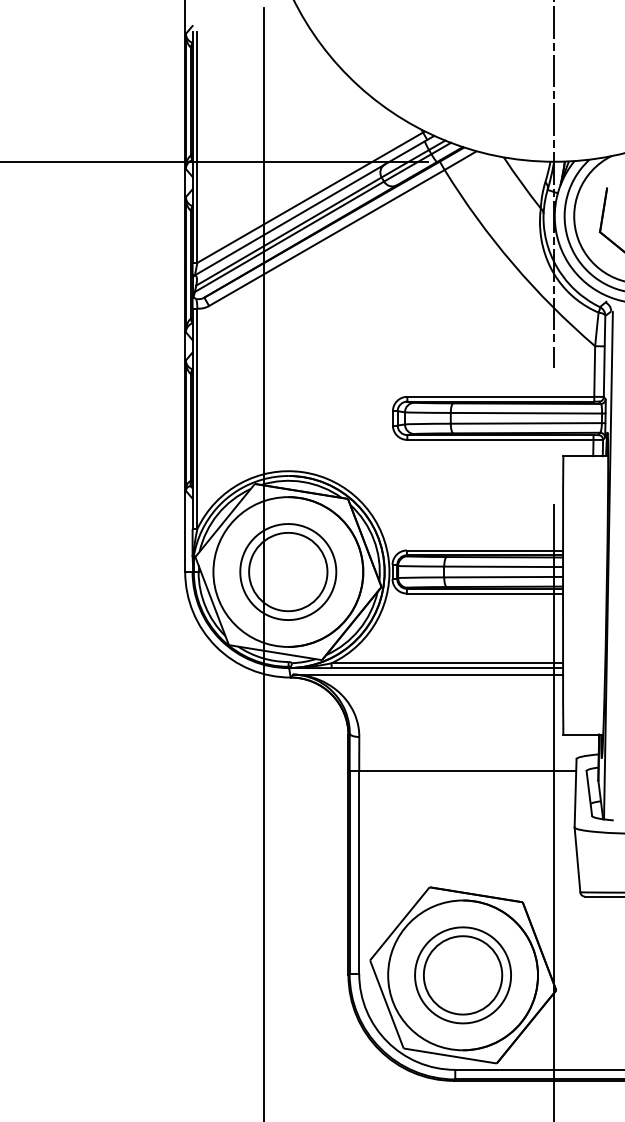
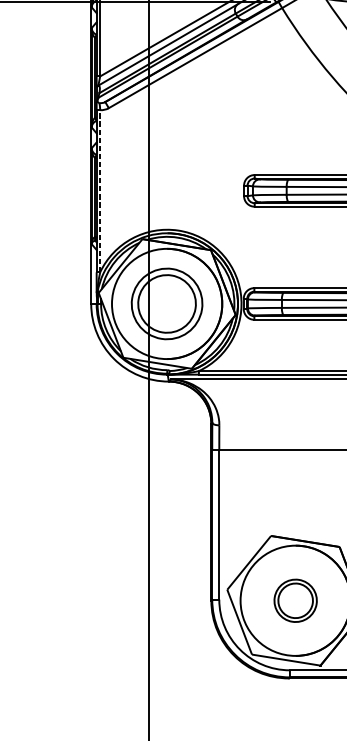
line: (197, 418) -> (100, 190), solid -> dashed
part: (462, 975) -> (295, 600), size x0.6

